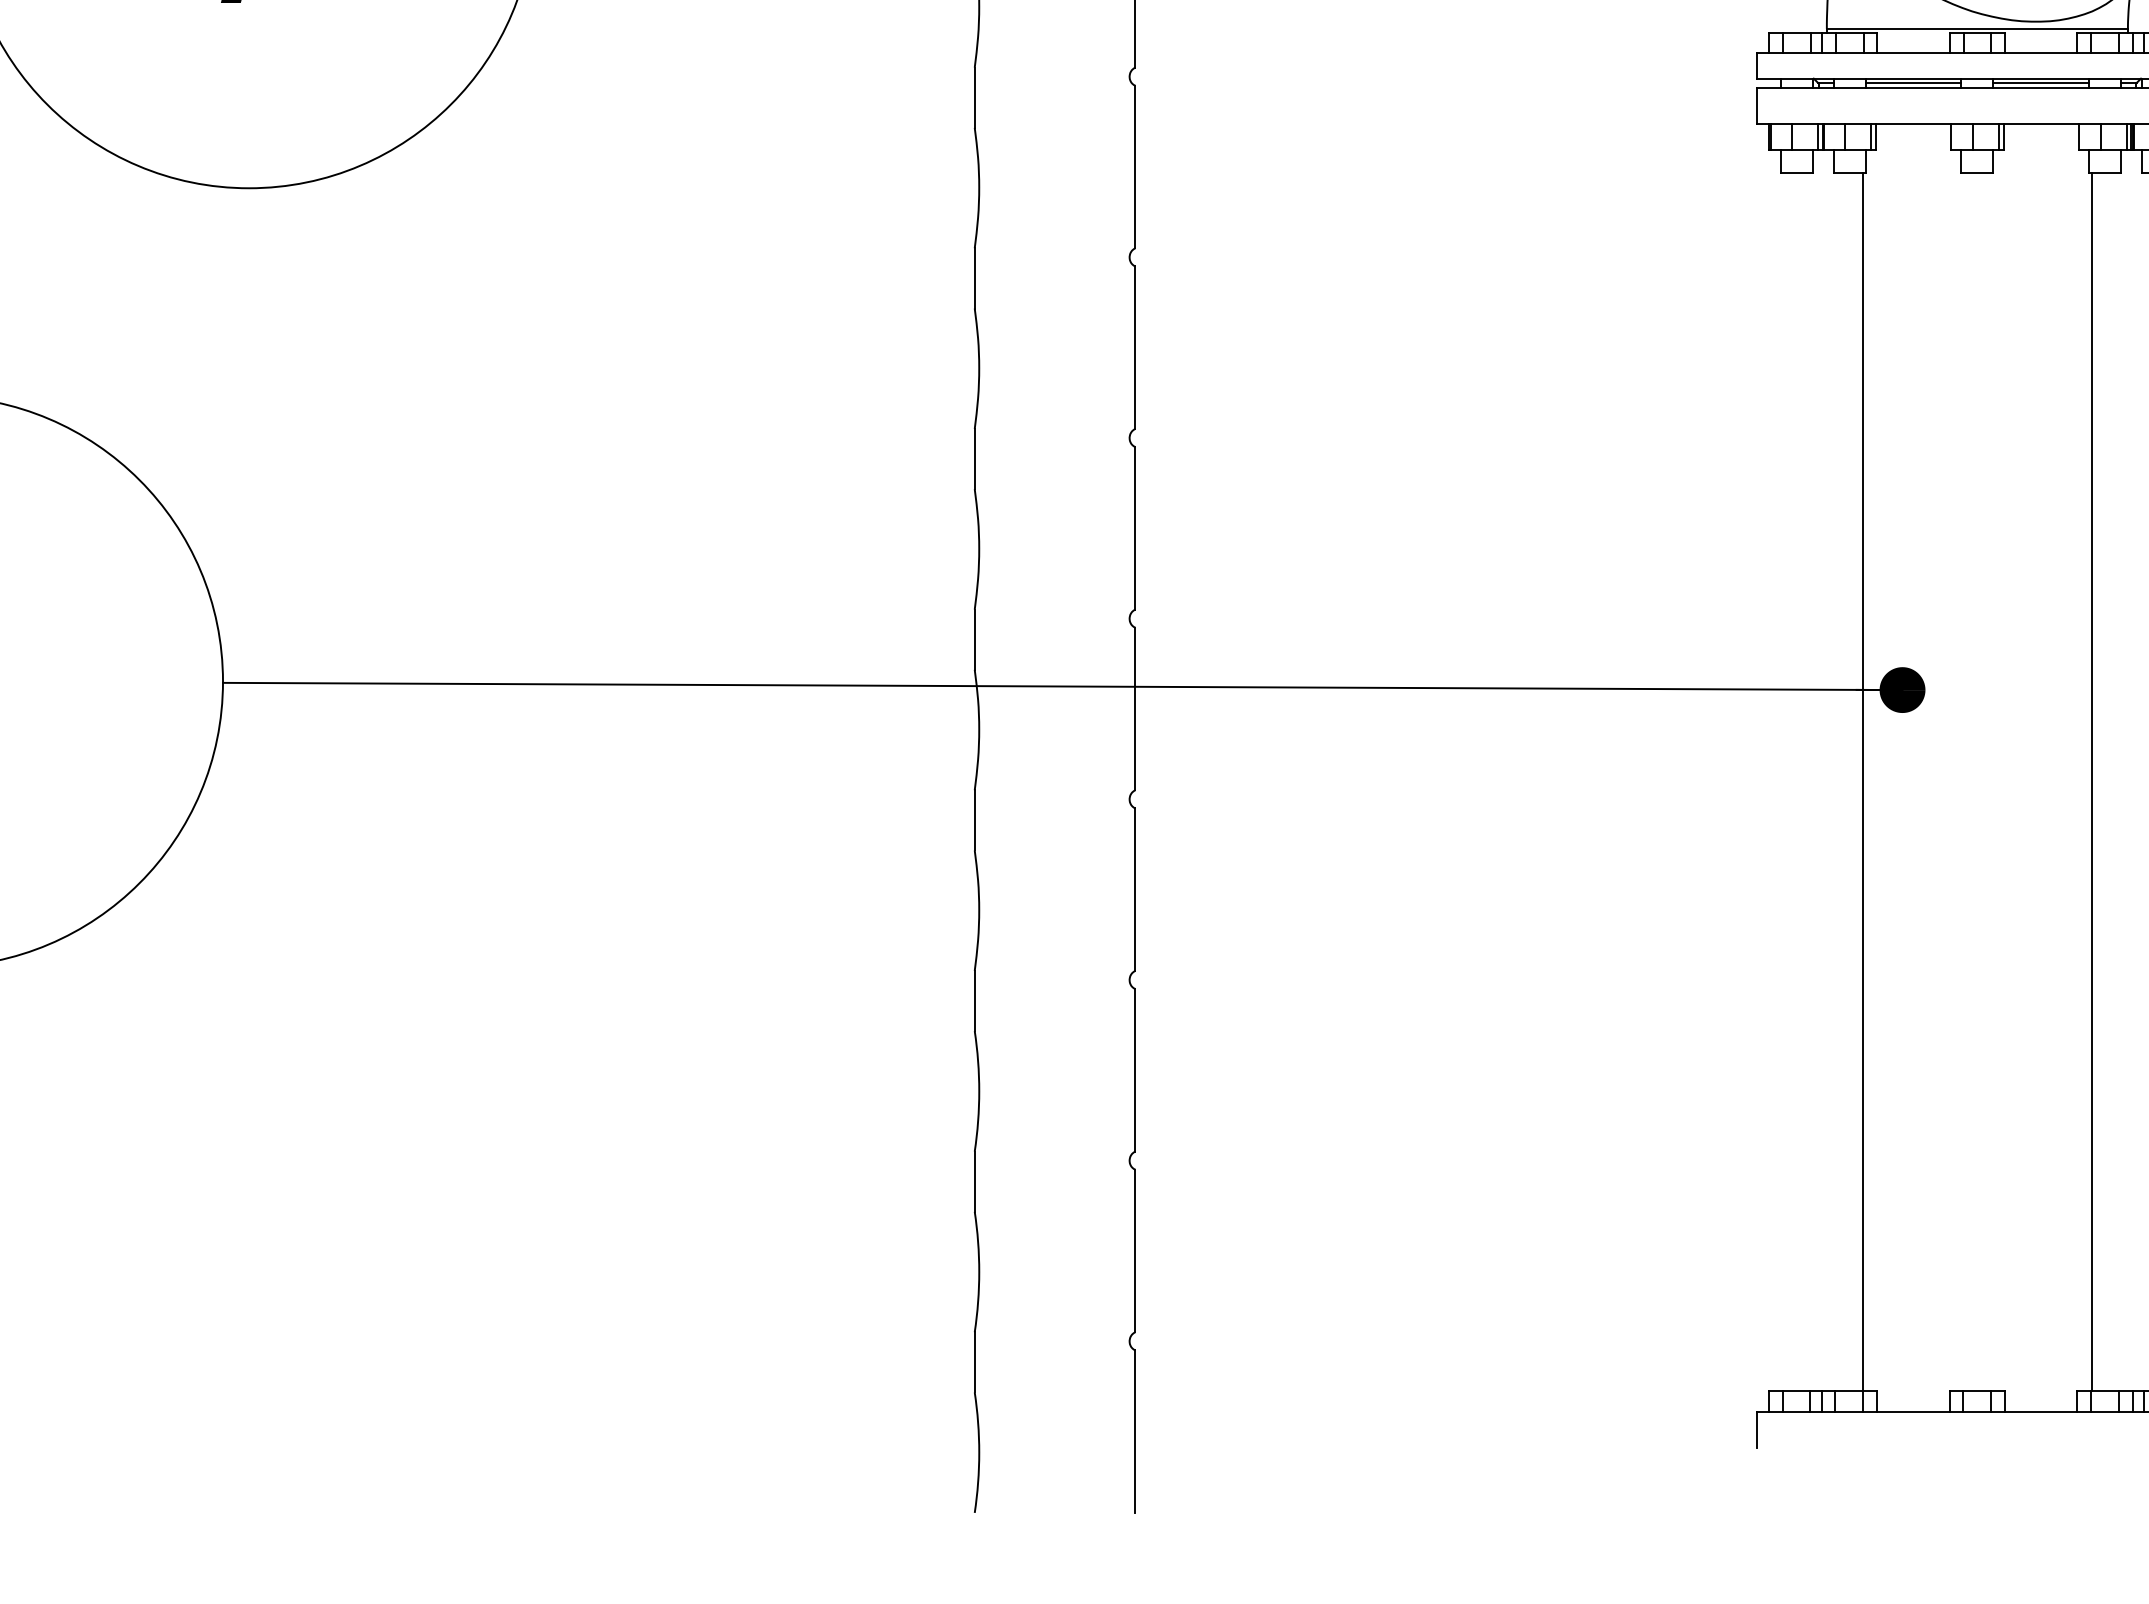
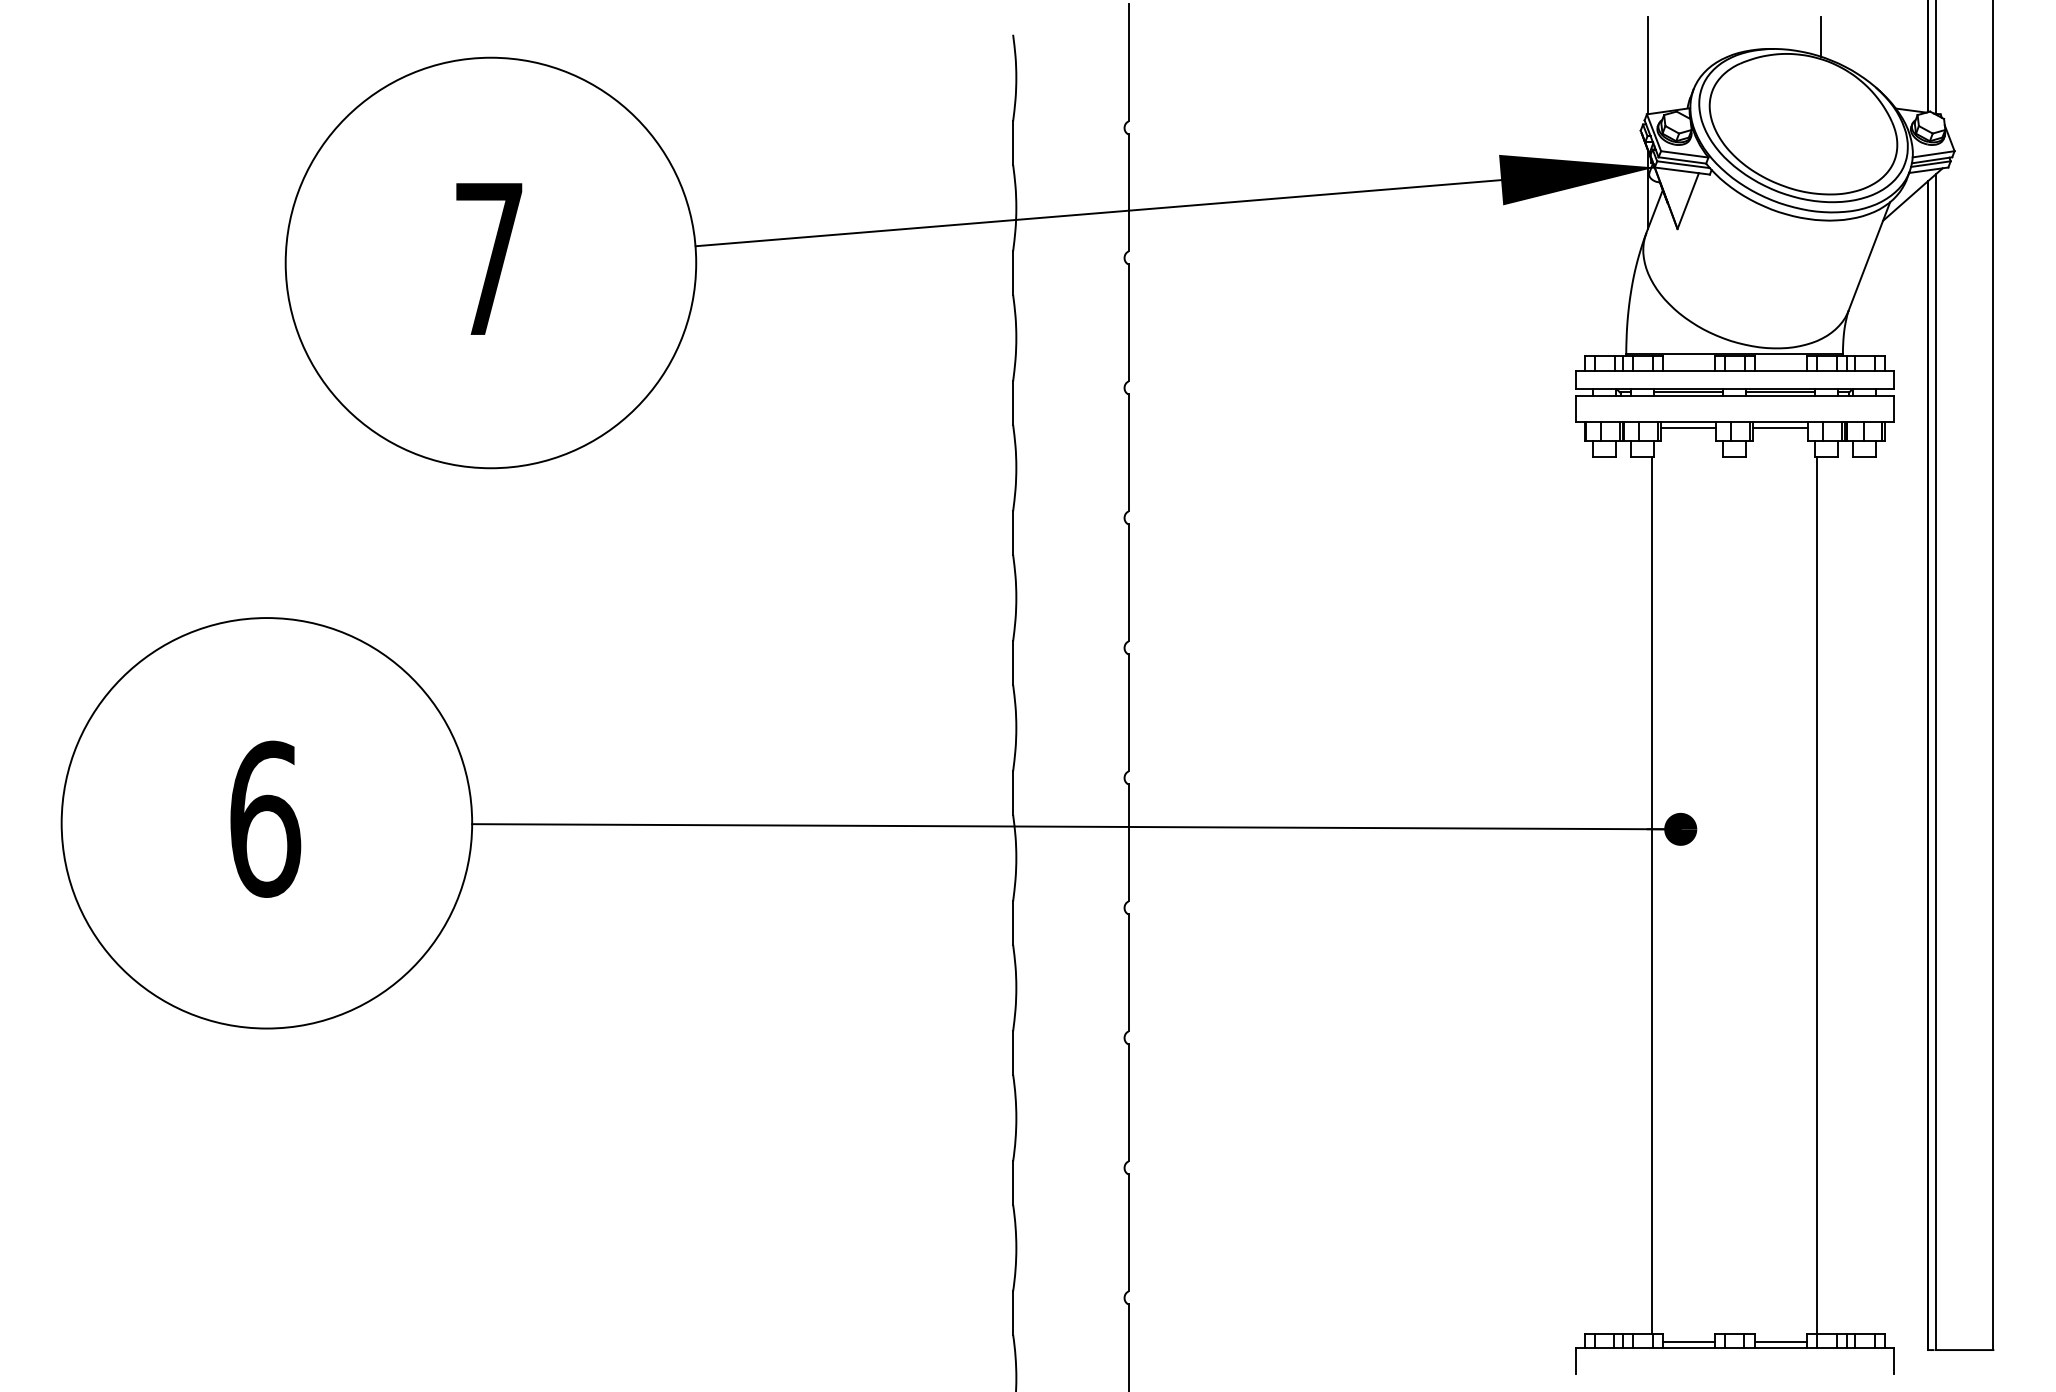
line: (1913, 133) -> (1688, 428), added
line: (2041, 133) -> (1780, 428), added
line: (1913, 1401) -> (1688, 1341), added
line: (2041, 1401) -> (1780, 1341), added

